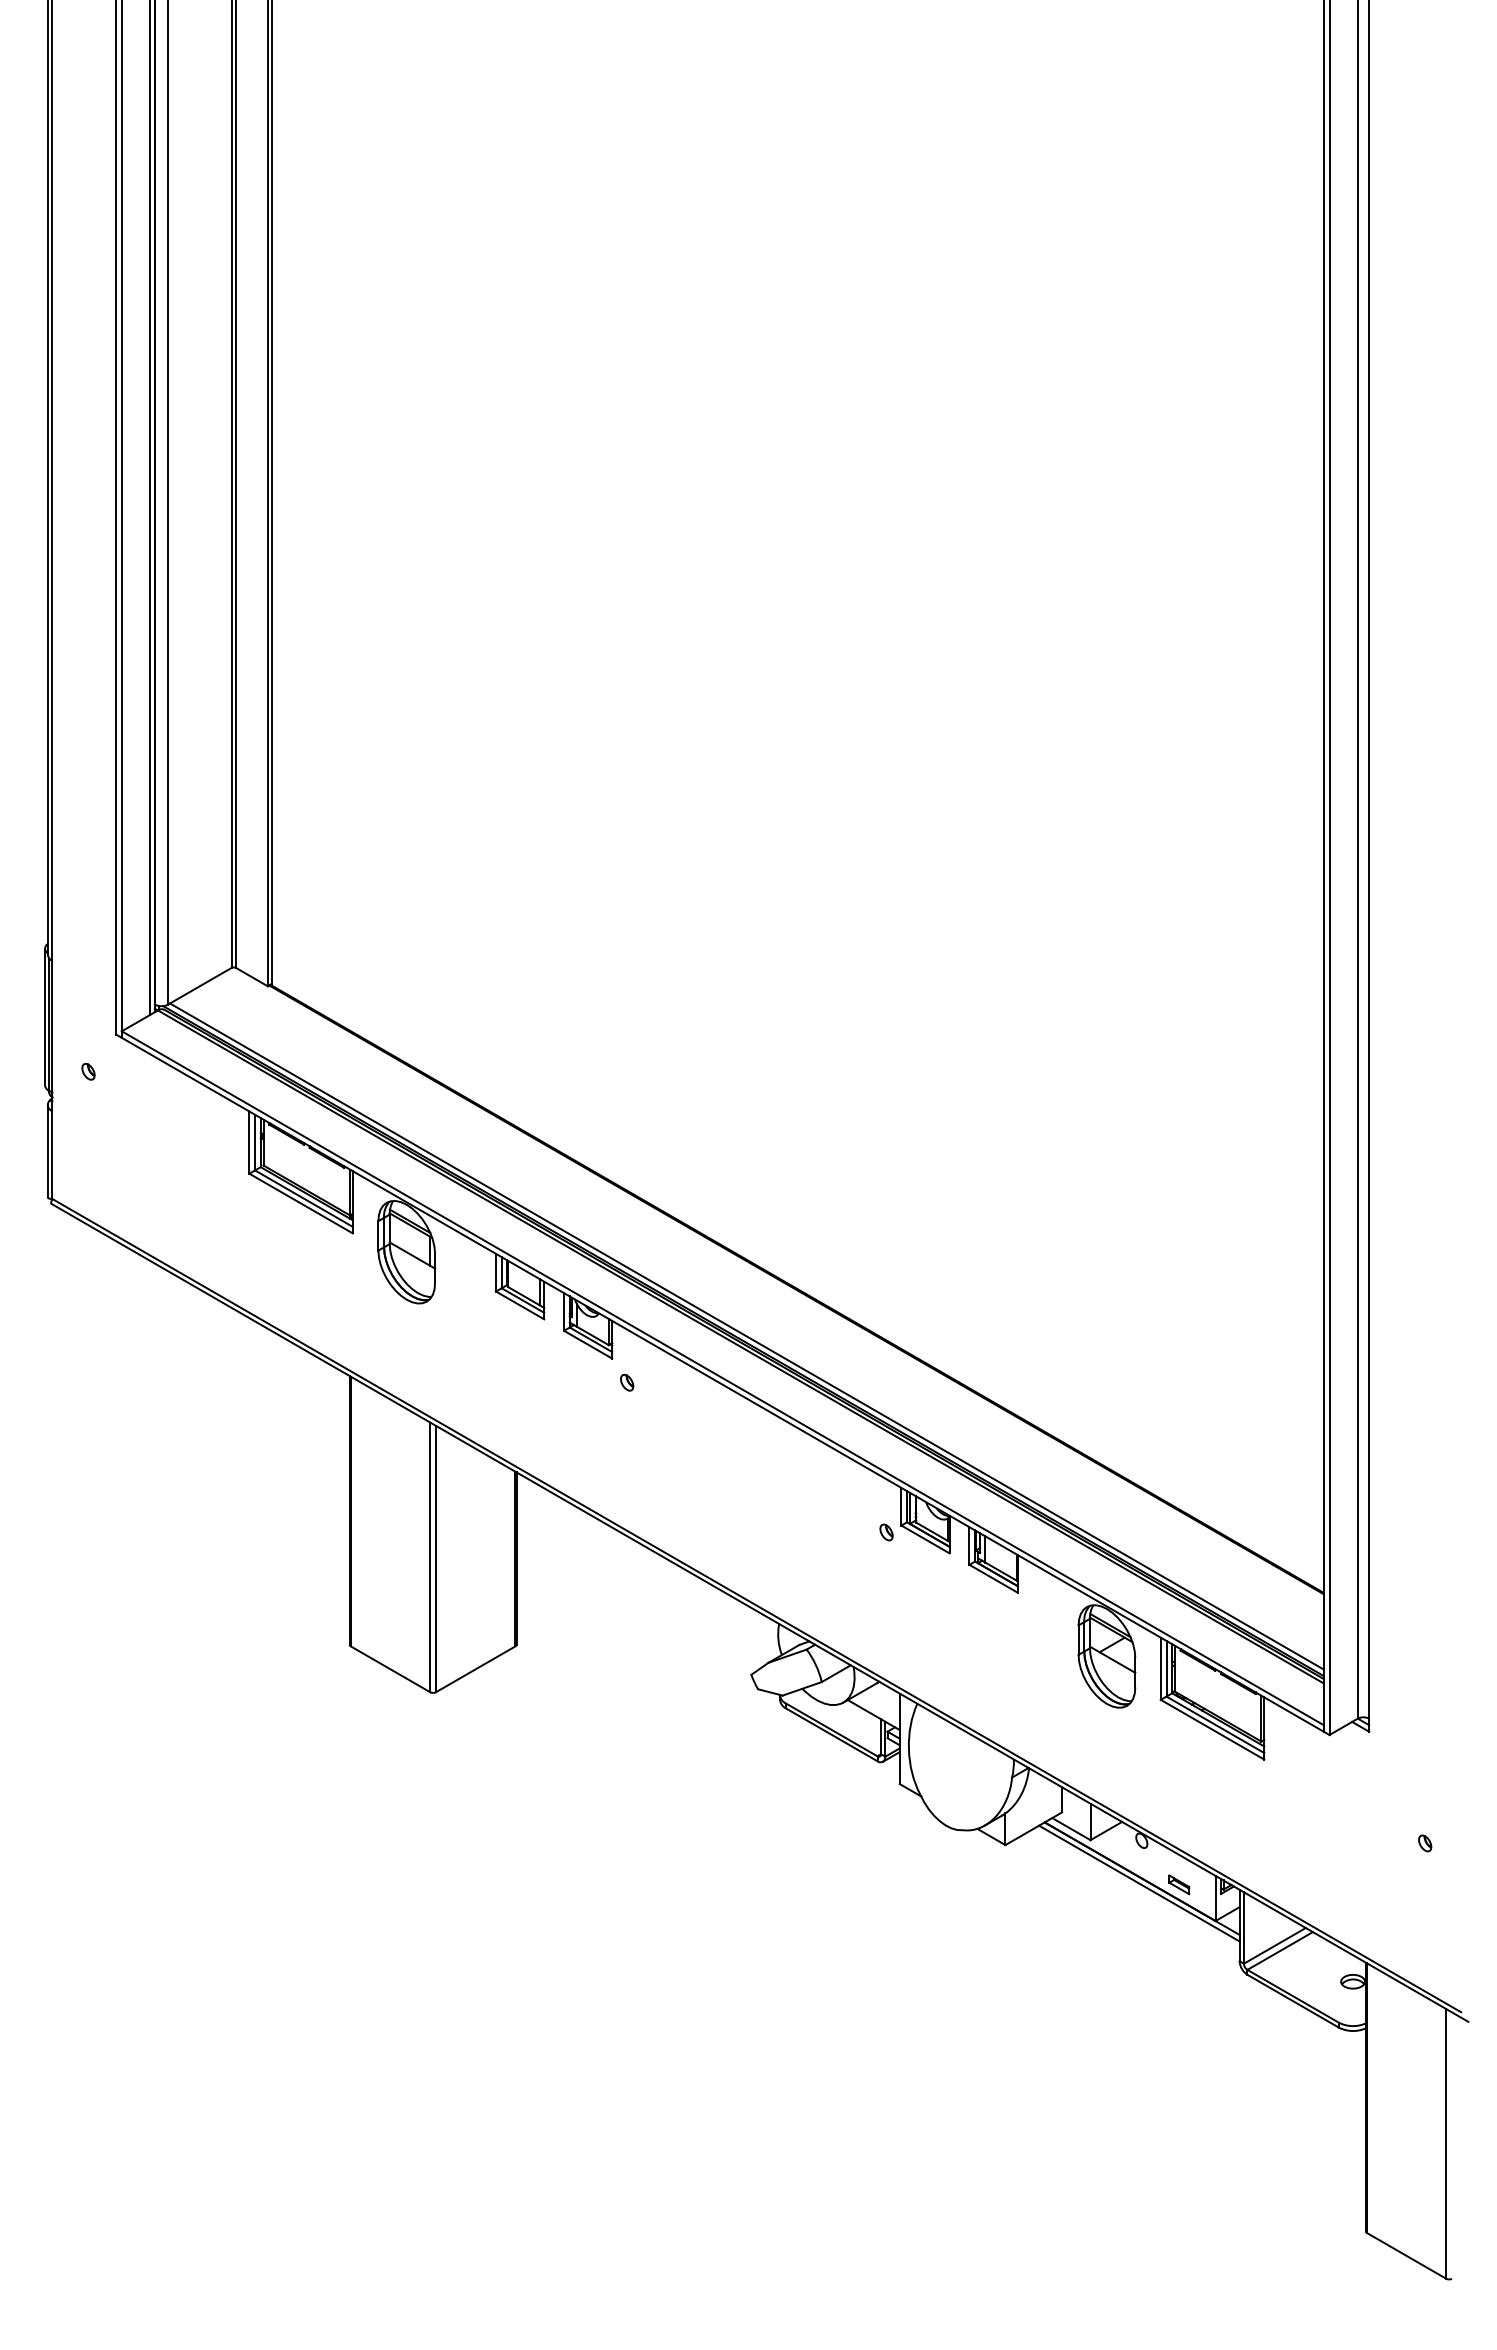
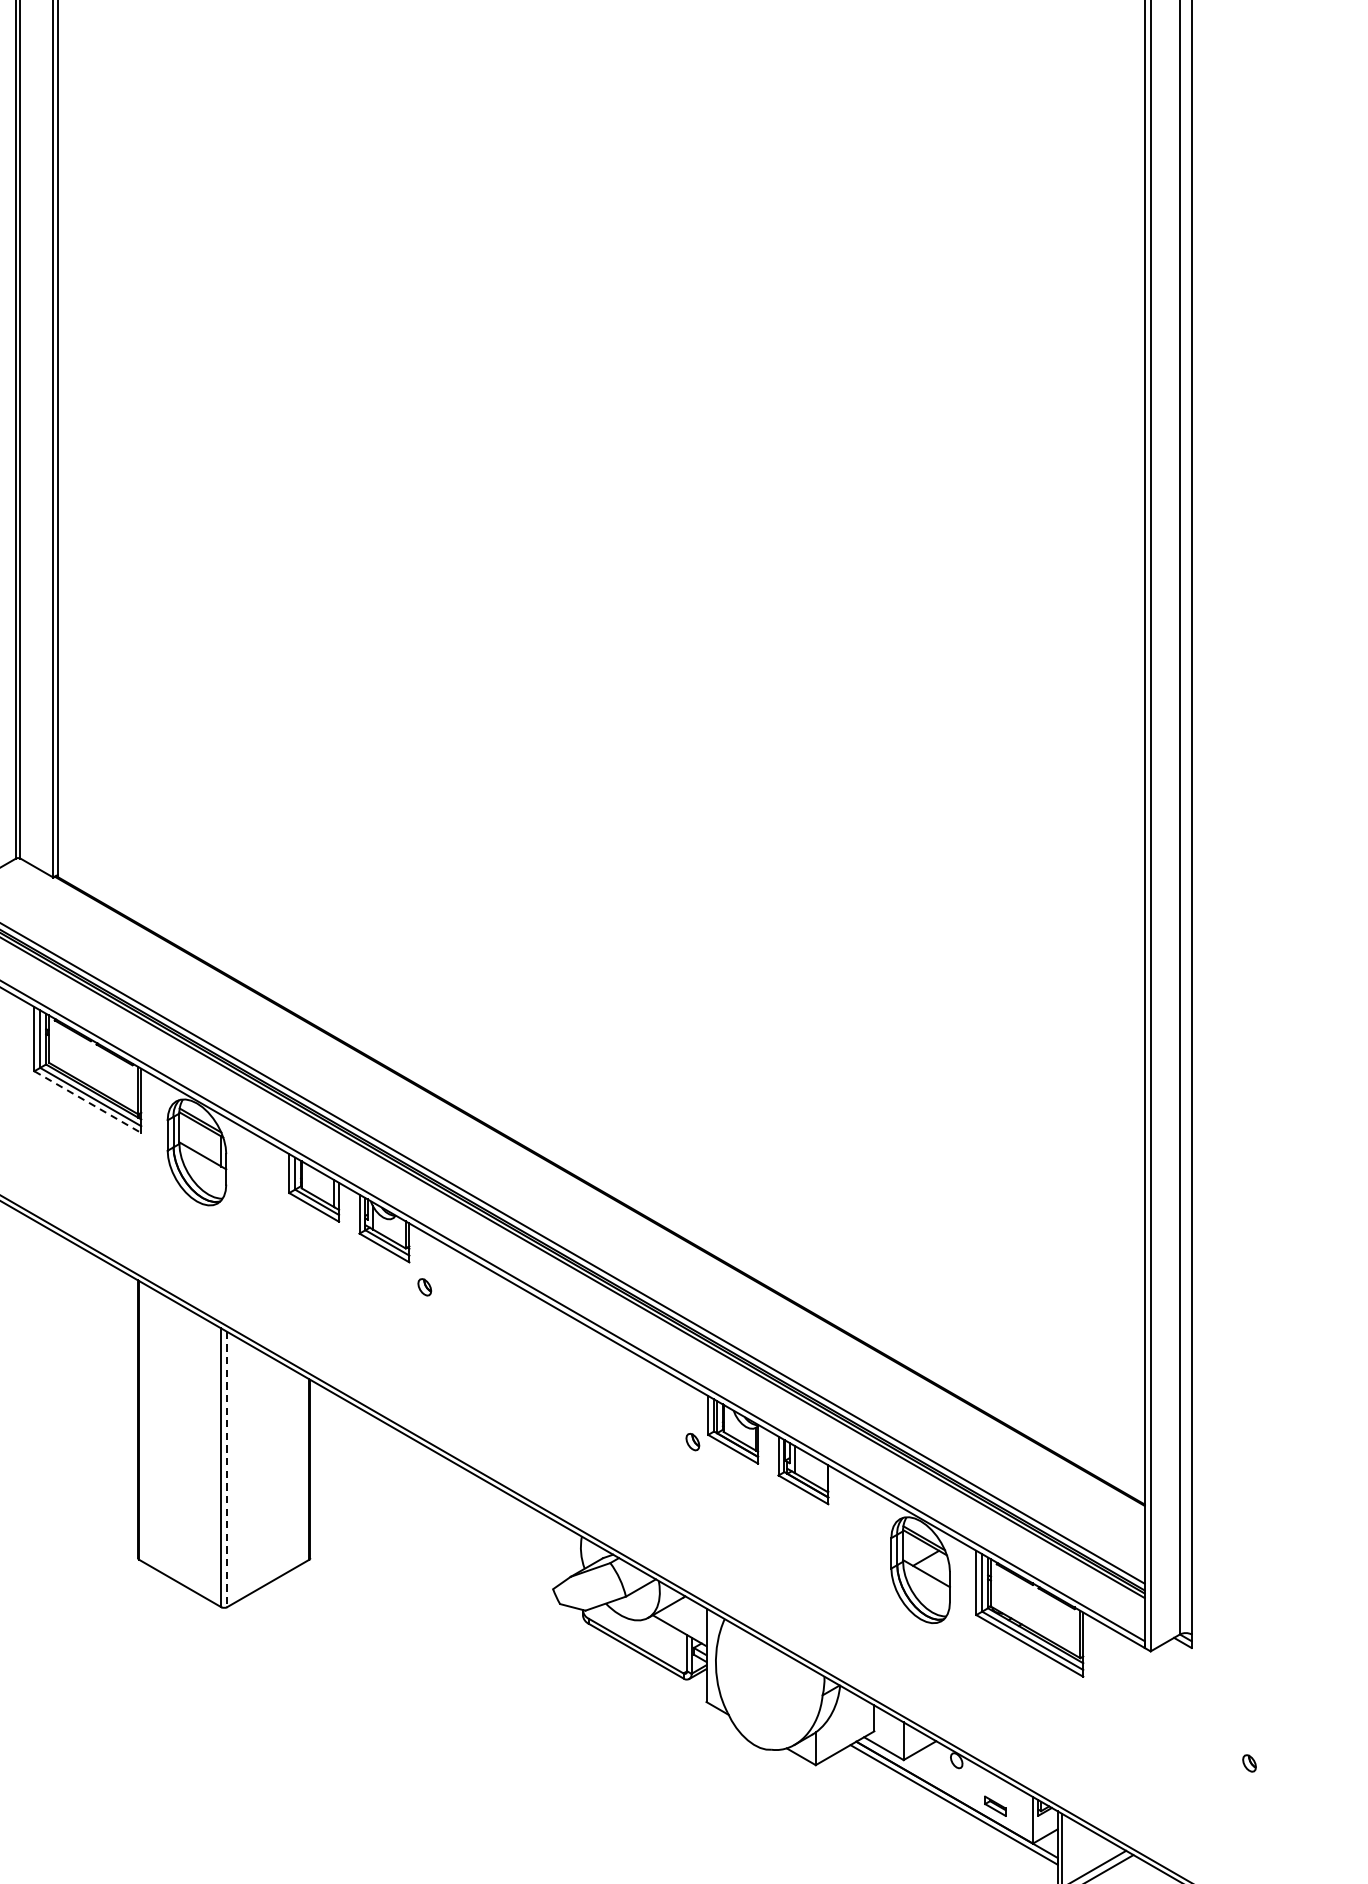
line: (301, 1203) -> (88, 1102), solid -> dashed
line: (435, 1559) -> (226, 1469), solid -> dashed

